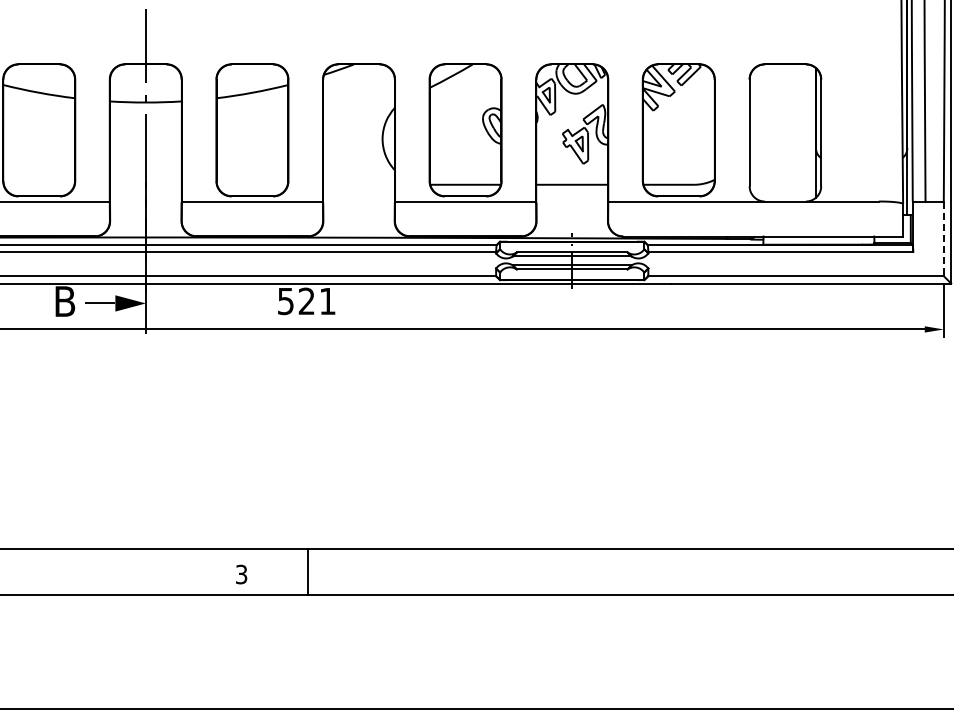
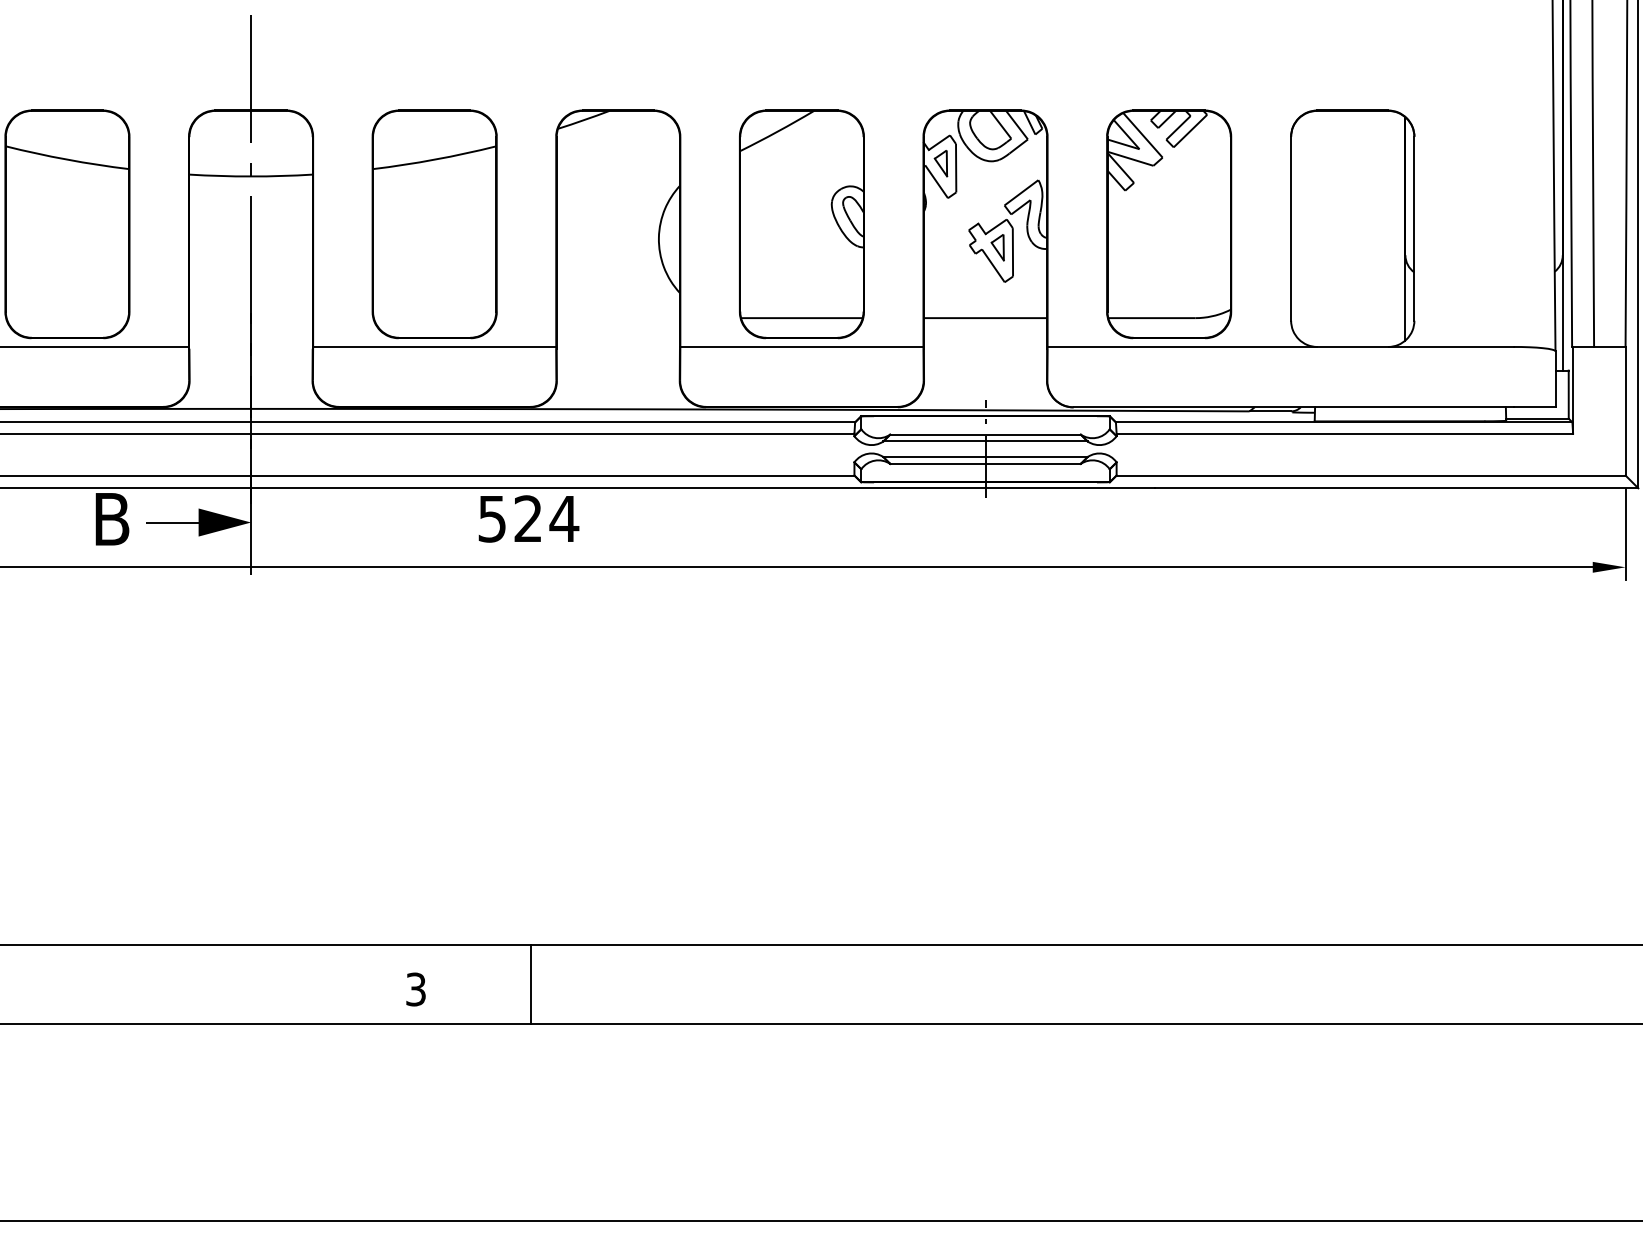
line: (943, 239) -> (1625, 412), dashed -> solid
text: (327, 301) -> (563, 519), 521 -> 524

